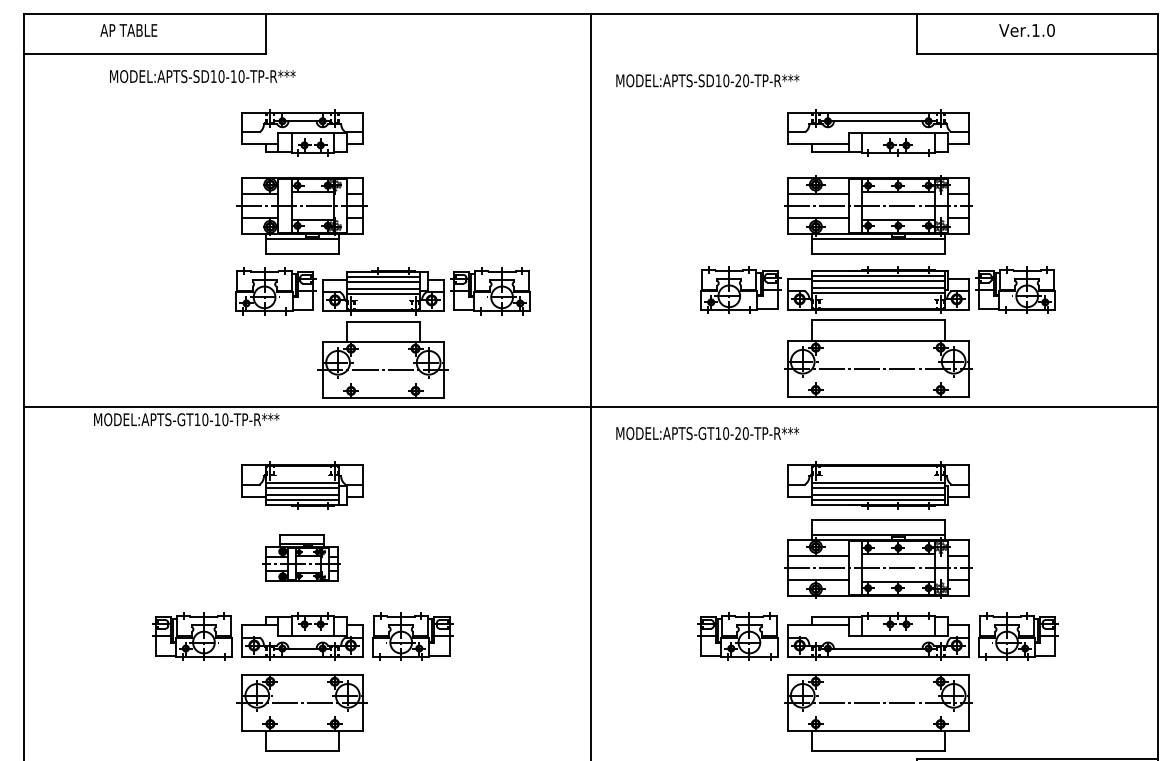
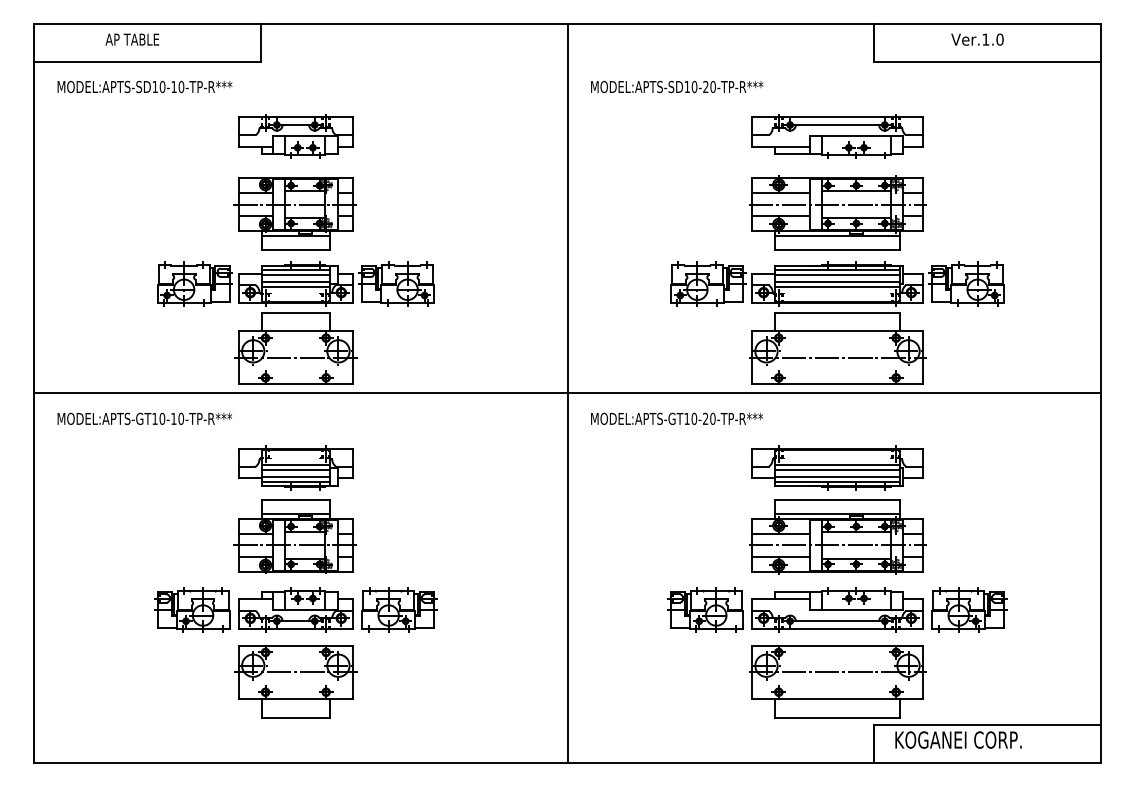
text: (202, 76) -> (144, 86), moved
part: (382, 332) -> (295, 322), moved
text: (186, 419) -> (144, 418), moved
part: (301, 558) -> (294, 536), size x1.67

